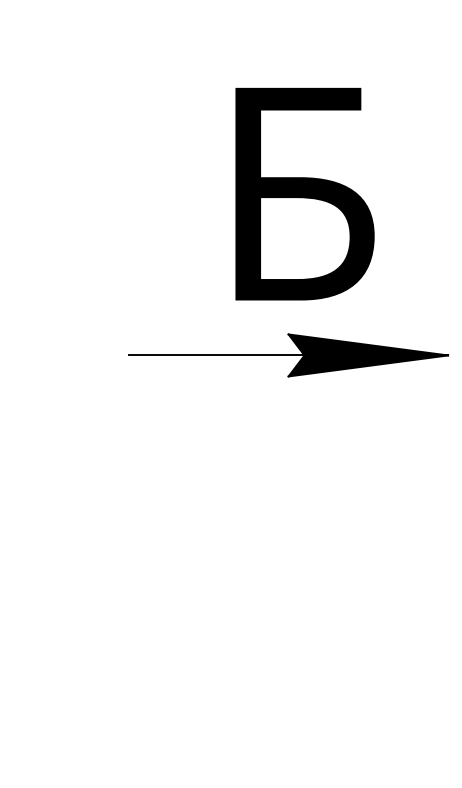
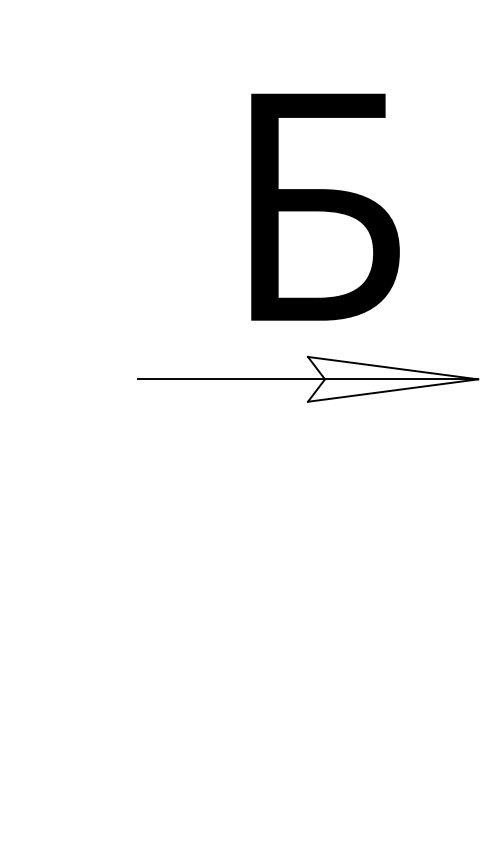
fill: (367, 354) -> (392, 378), removed

